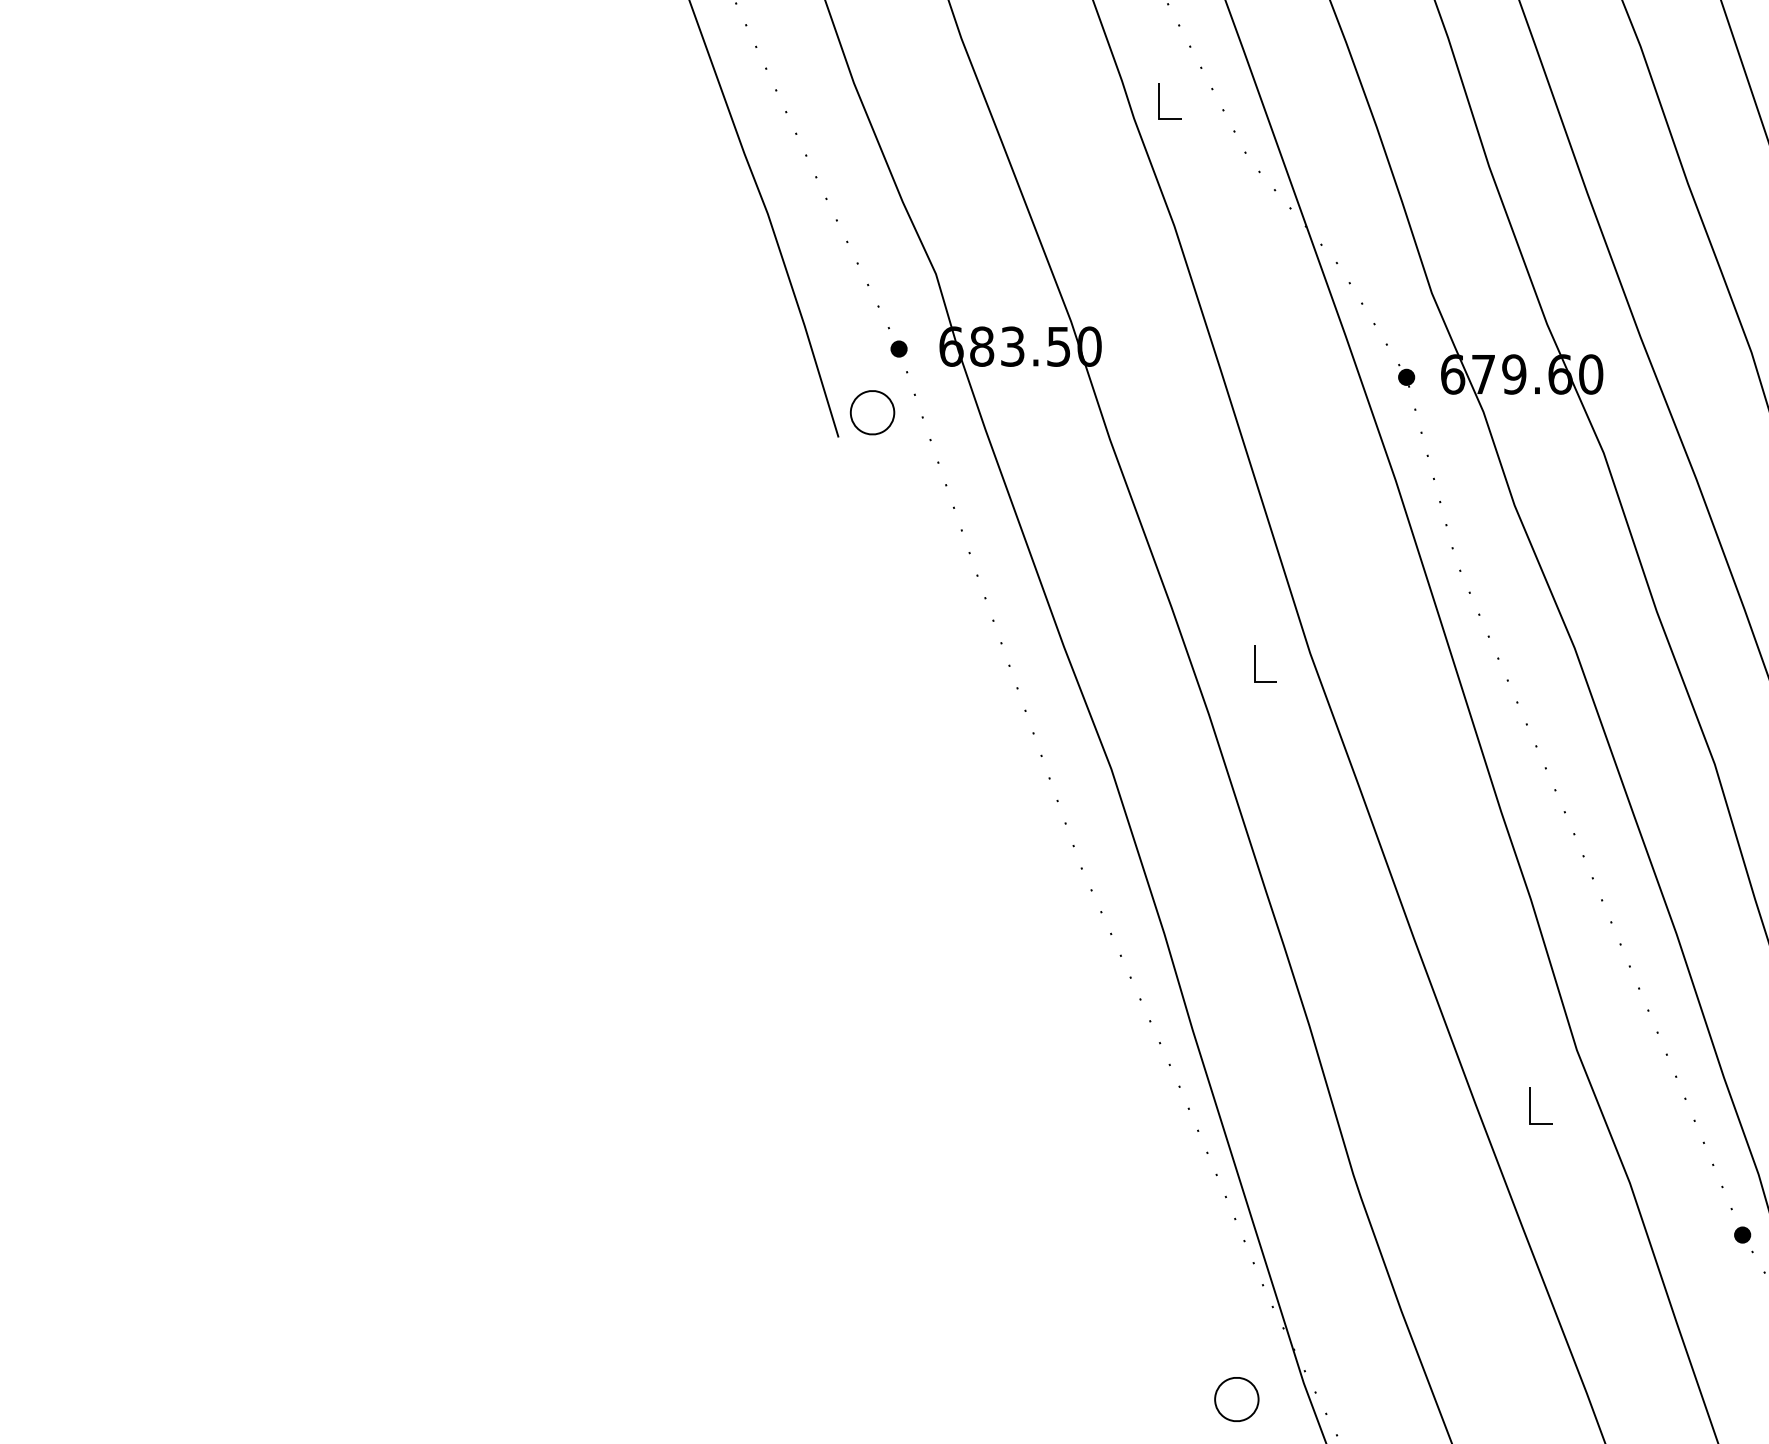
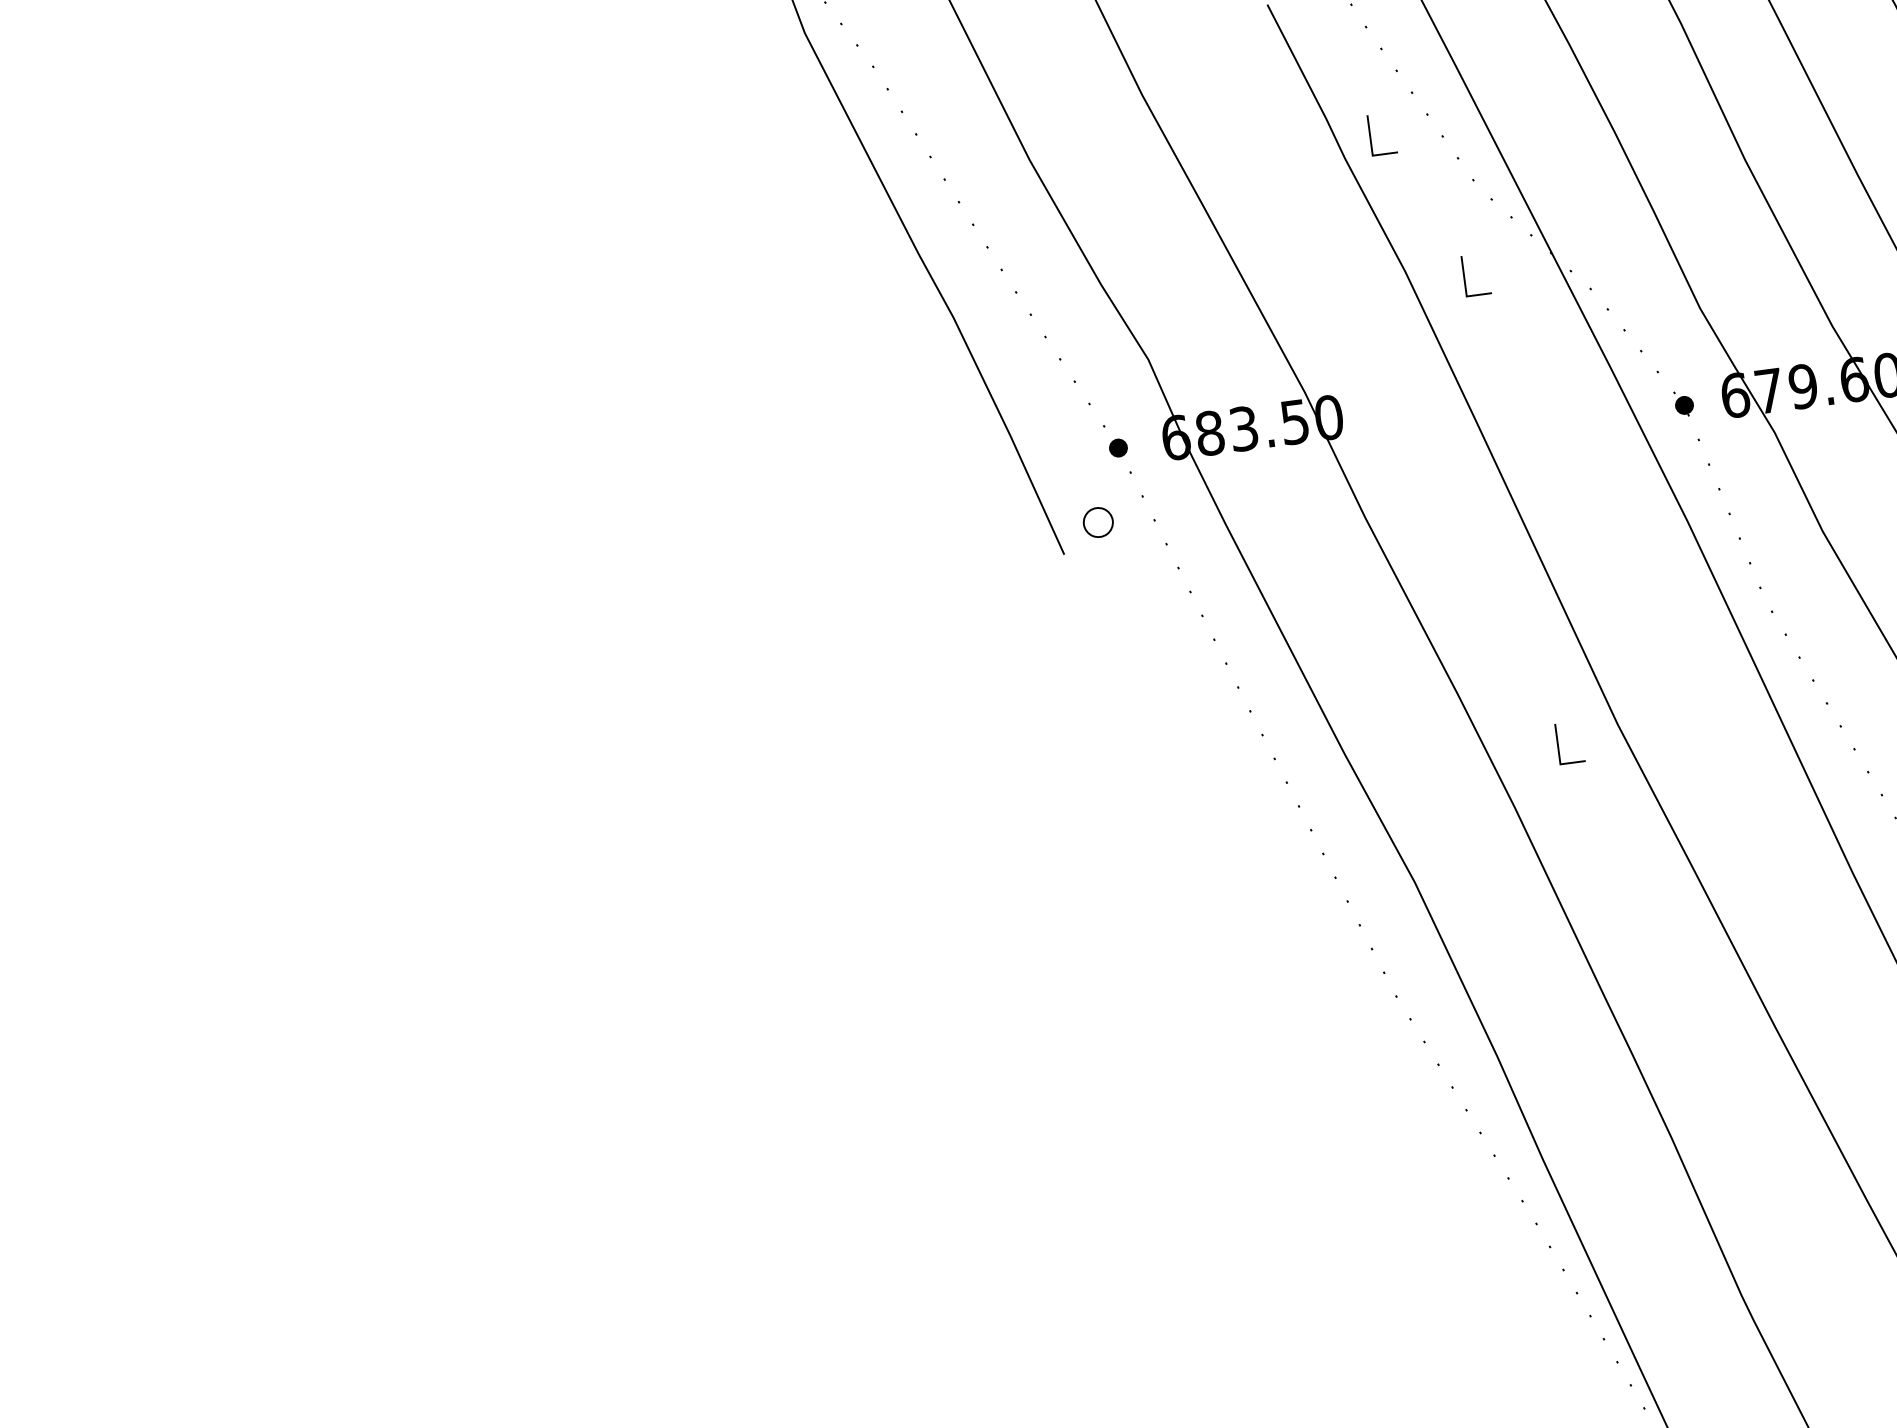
part: (1226, 237) -> (1464, 276), added
part: (872, 412) -> (1098, 522), size x0.6

